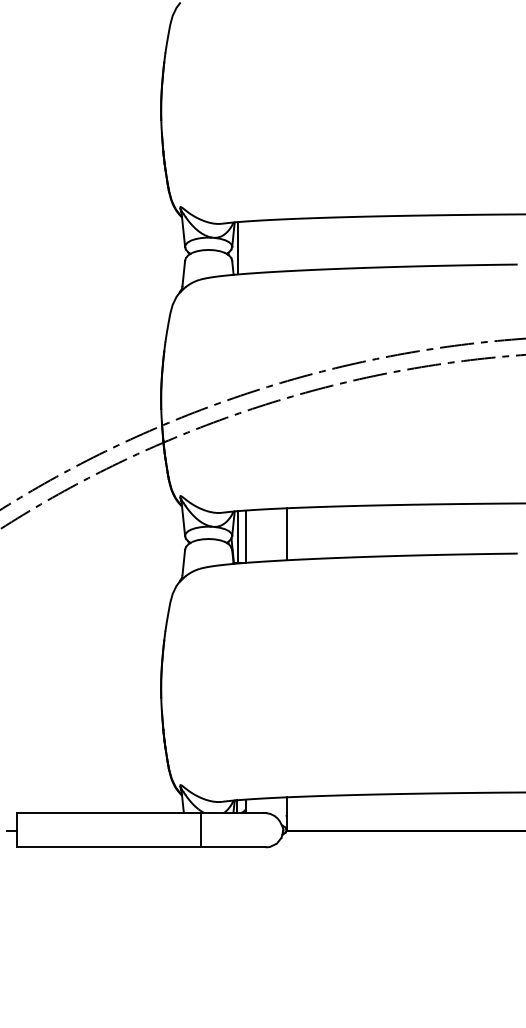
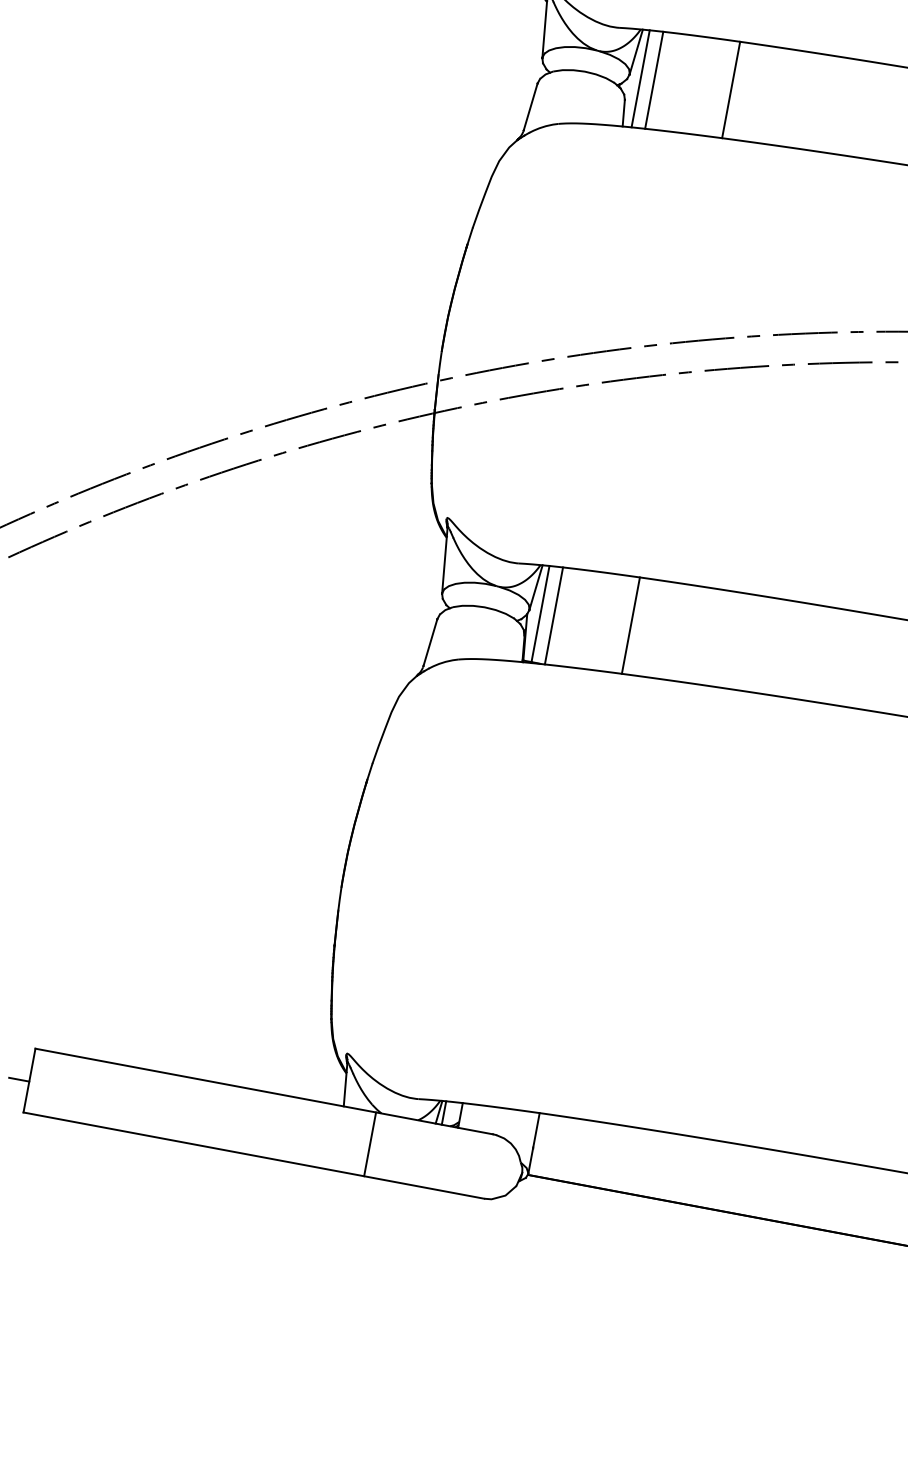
line: (286, 245) -> (730, 90), added
line: (245, 247) -> (654, 79), added

